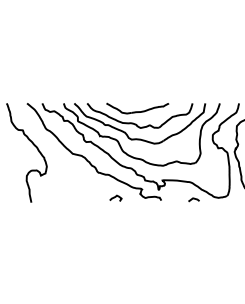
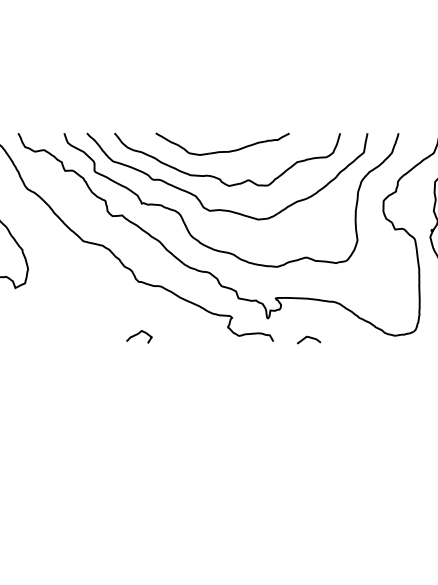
curve: (115, 197) -> (138, 334), moved
curve: (193, 199) -> (307, 339), moved

